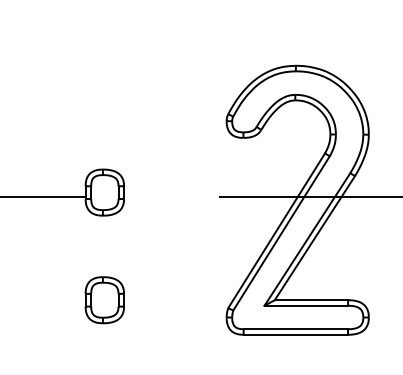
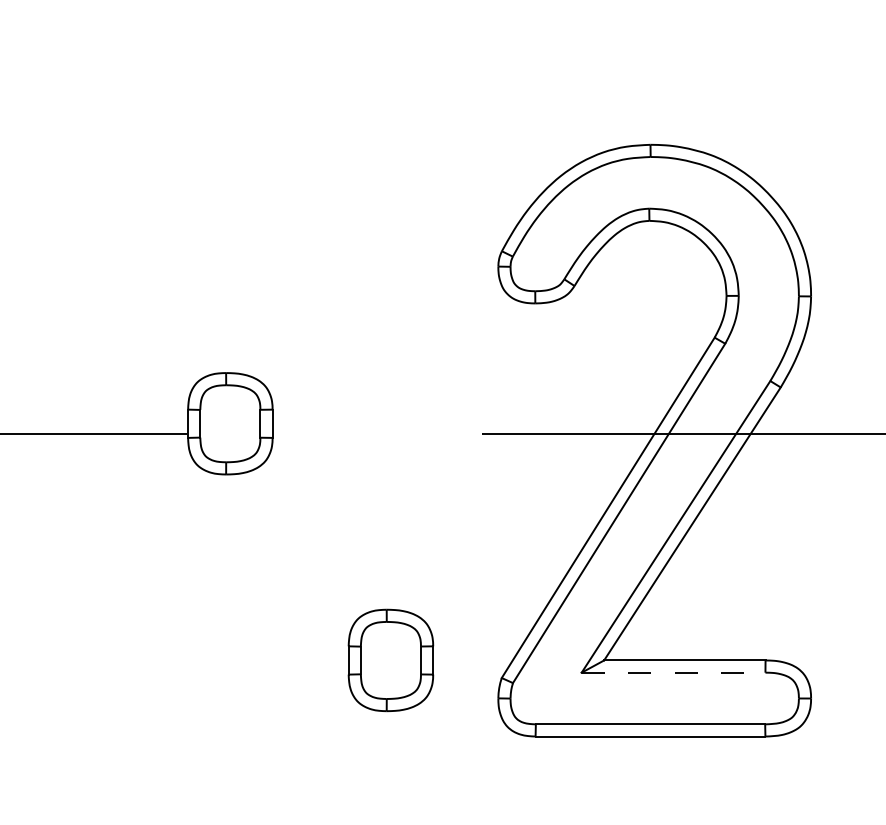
part: (104, 300) -> (390, 661), moved
line: (306, 305) -> (673, 672), solid -> dashed

